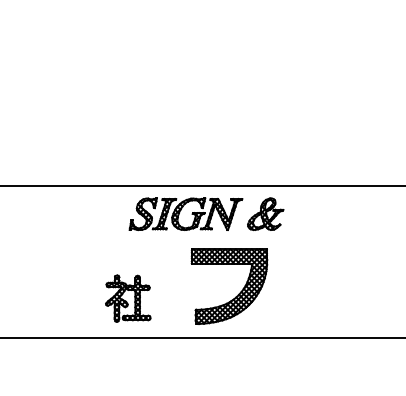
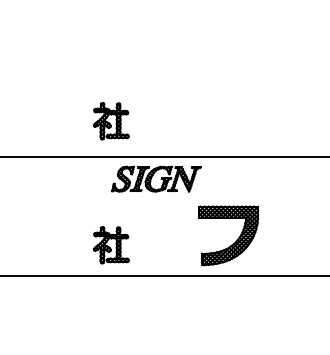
part: (127, 140) -> (110, 121), added
part: (265, 213) -> (218, 178), removed
part: (238, 293) -> (235, 241), moved

